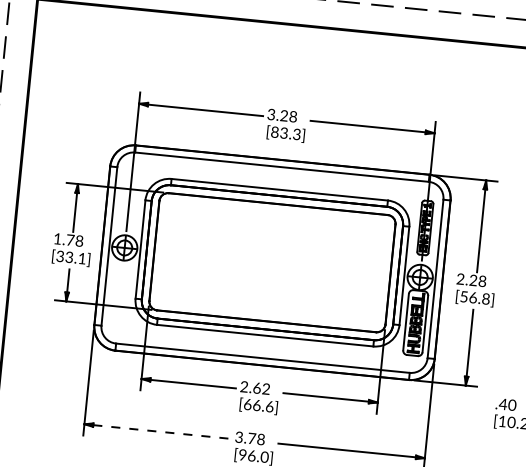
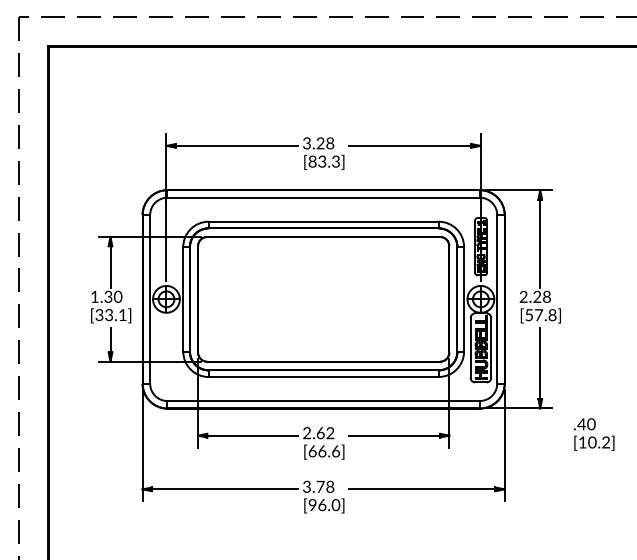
text: (75, 240) -> (113, 296), 1.78 -> 1.30
text: (473, 298) -> (539, 315), [56.8] -> [57.8]
line: (162, 432) -> (225, 489), dashed -> solid

